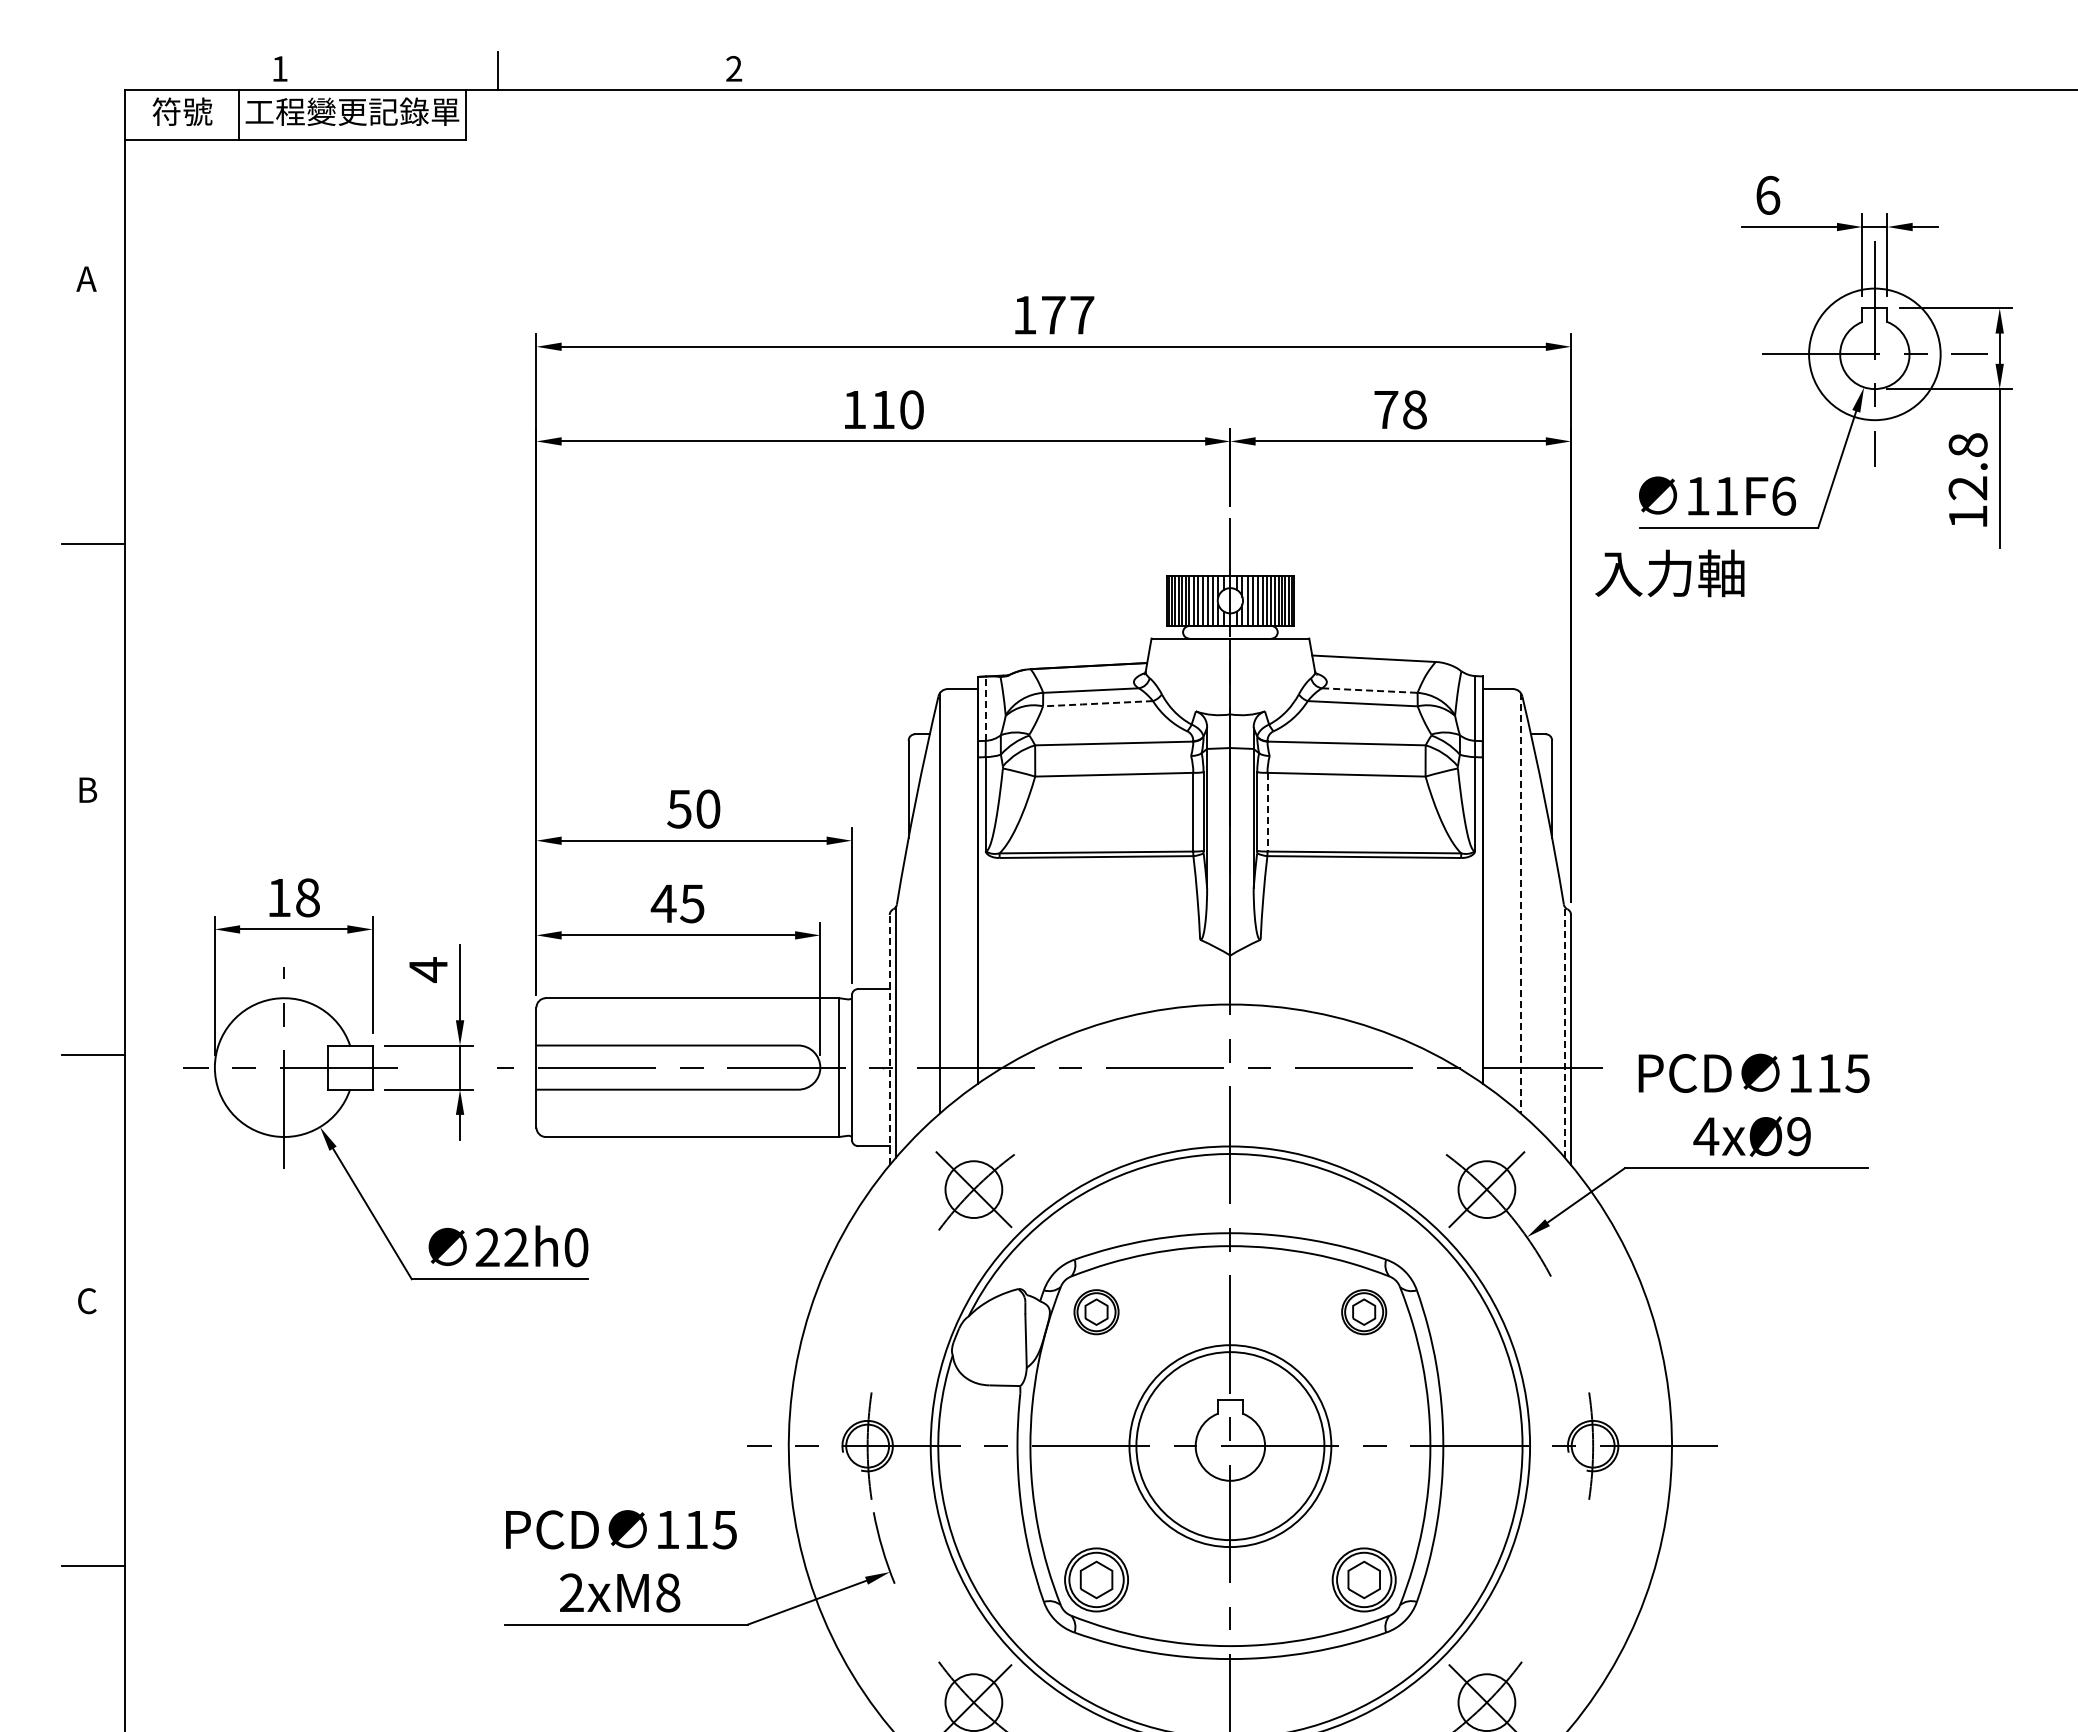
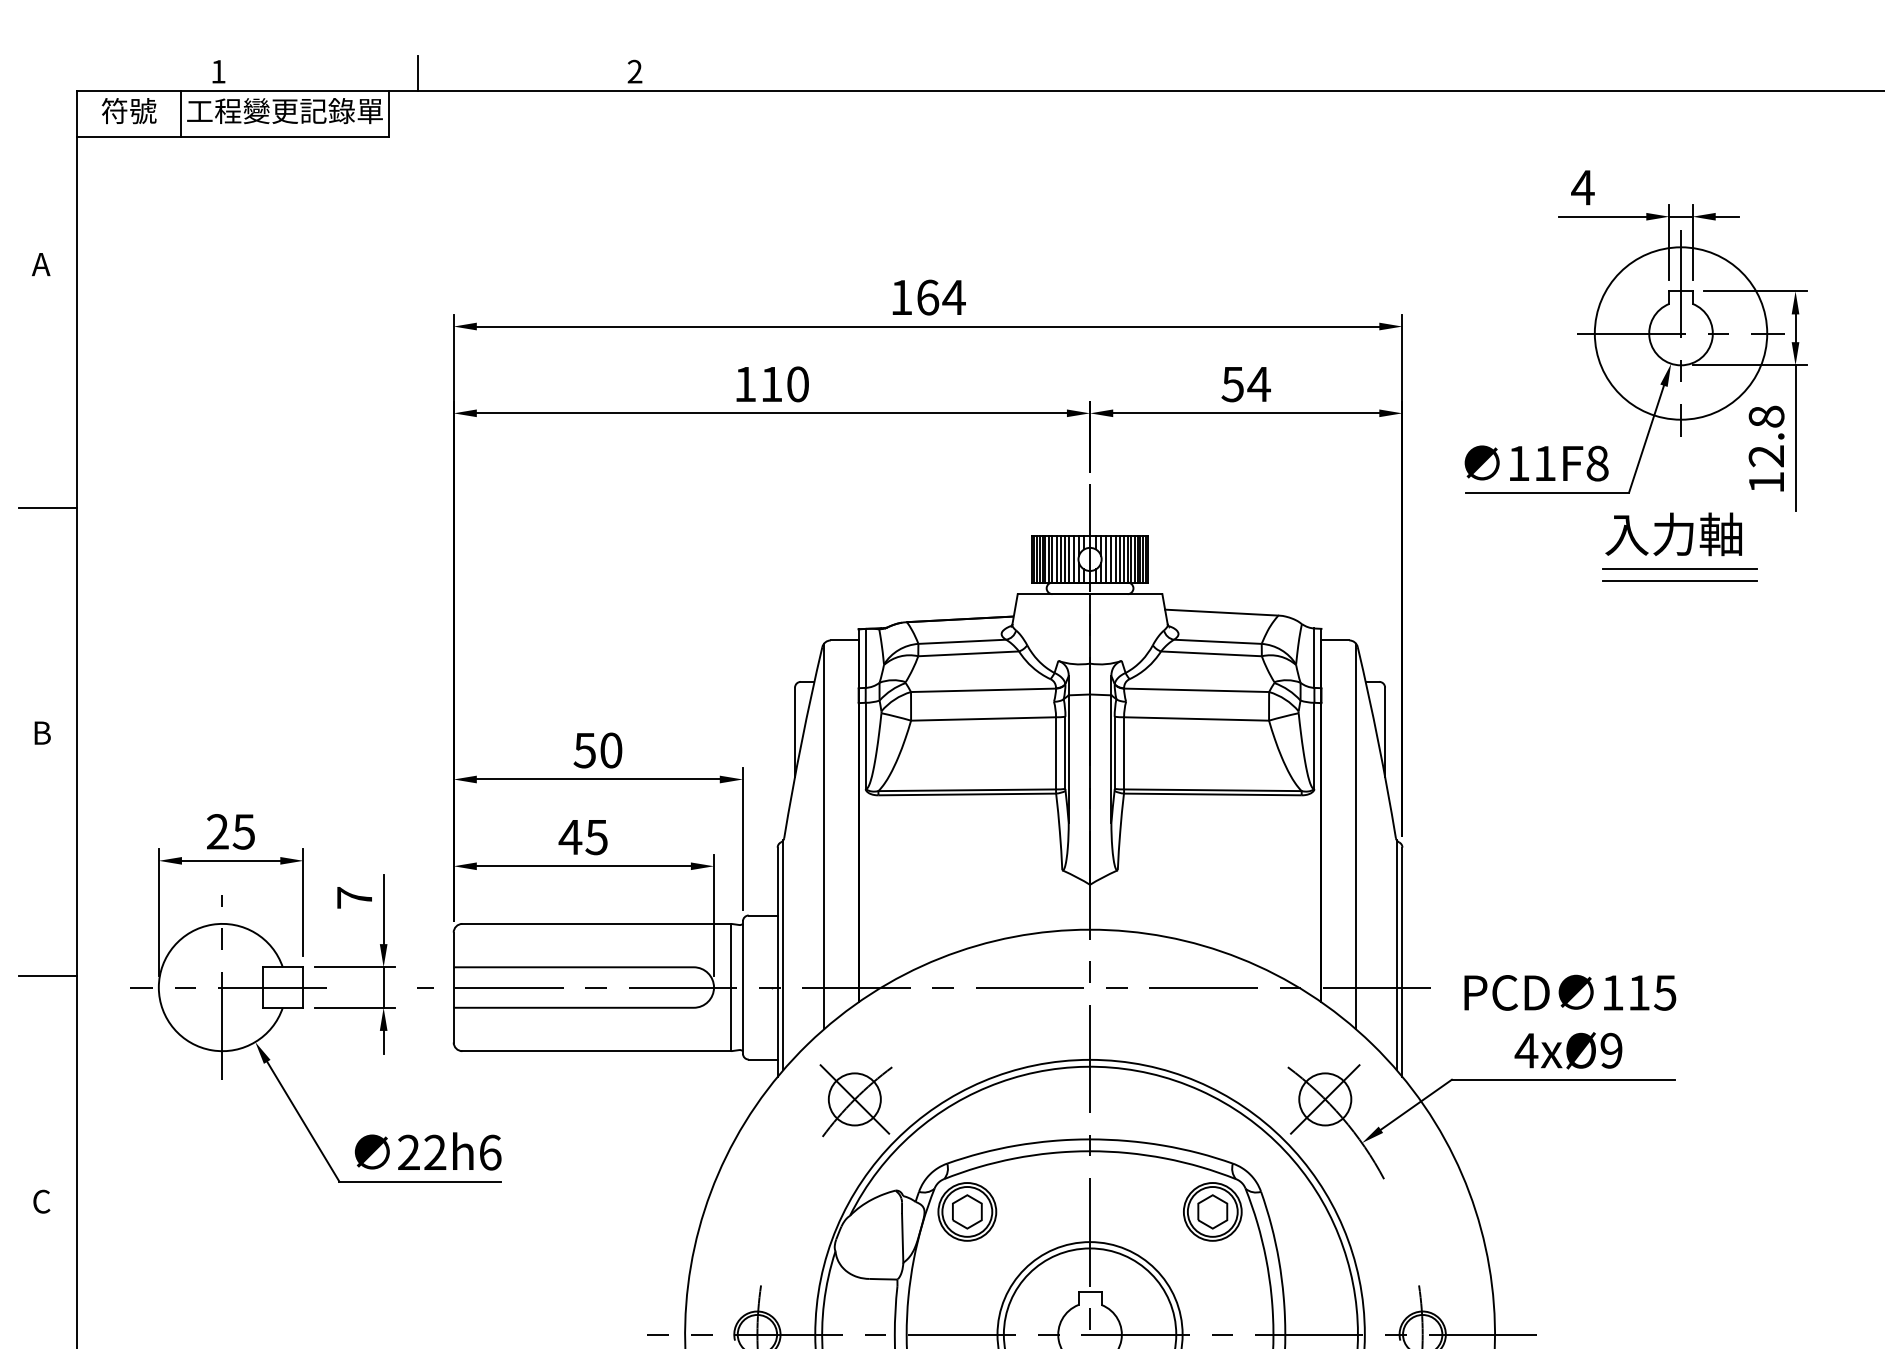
text: (1767, 194) -> (1582, 186), 6 -> 4
text: (1068, 314) -> (941, 296), 177 -> 164
circle: (1874, 354) -> (1680, 333), size x1.43
text: (1400, 409) -> (1246, 384), 78 -> 54
text: (1784, 495) -> (1598, 462), 11F6 -> 11F8
text: (1669, 573) -> (1673, 534), moved
line: (1873, 611) -> (1679, 569), added
line: (1873, 624) -> (1679, 581), added
line: (1370, 690) -> (1218, 641), dashed -> solid
line: (1097, 703) -> (968, 653), dashed -> solid
line: (985, 708) -> (865, 658), dashed -> solid
line: (1267, 812) -> (1124, 753), dashed -> solid
text: (293, 897) -> (230, 831), 18 -> 25
line: (1520, 903) -> (1356, 837), dashed -> solid
text: (428, 969) -> (354, 897), 4 -> 7
line: (1564, 1031) -> (1396, 954), dashed -> solid
line: (889, 1039) -> (777, 961), dashed -> solid
text: (576, 1247) -> (490, 1152), 22h0 -> 22h6
part: (1096, 1311) -> (967, 1211), size x1.43
part: (1363, 1311) -> (1212, 1211), size x1.43

